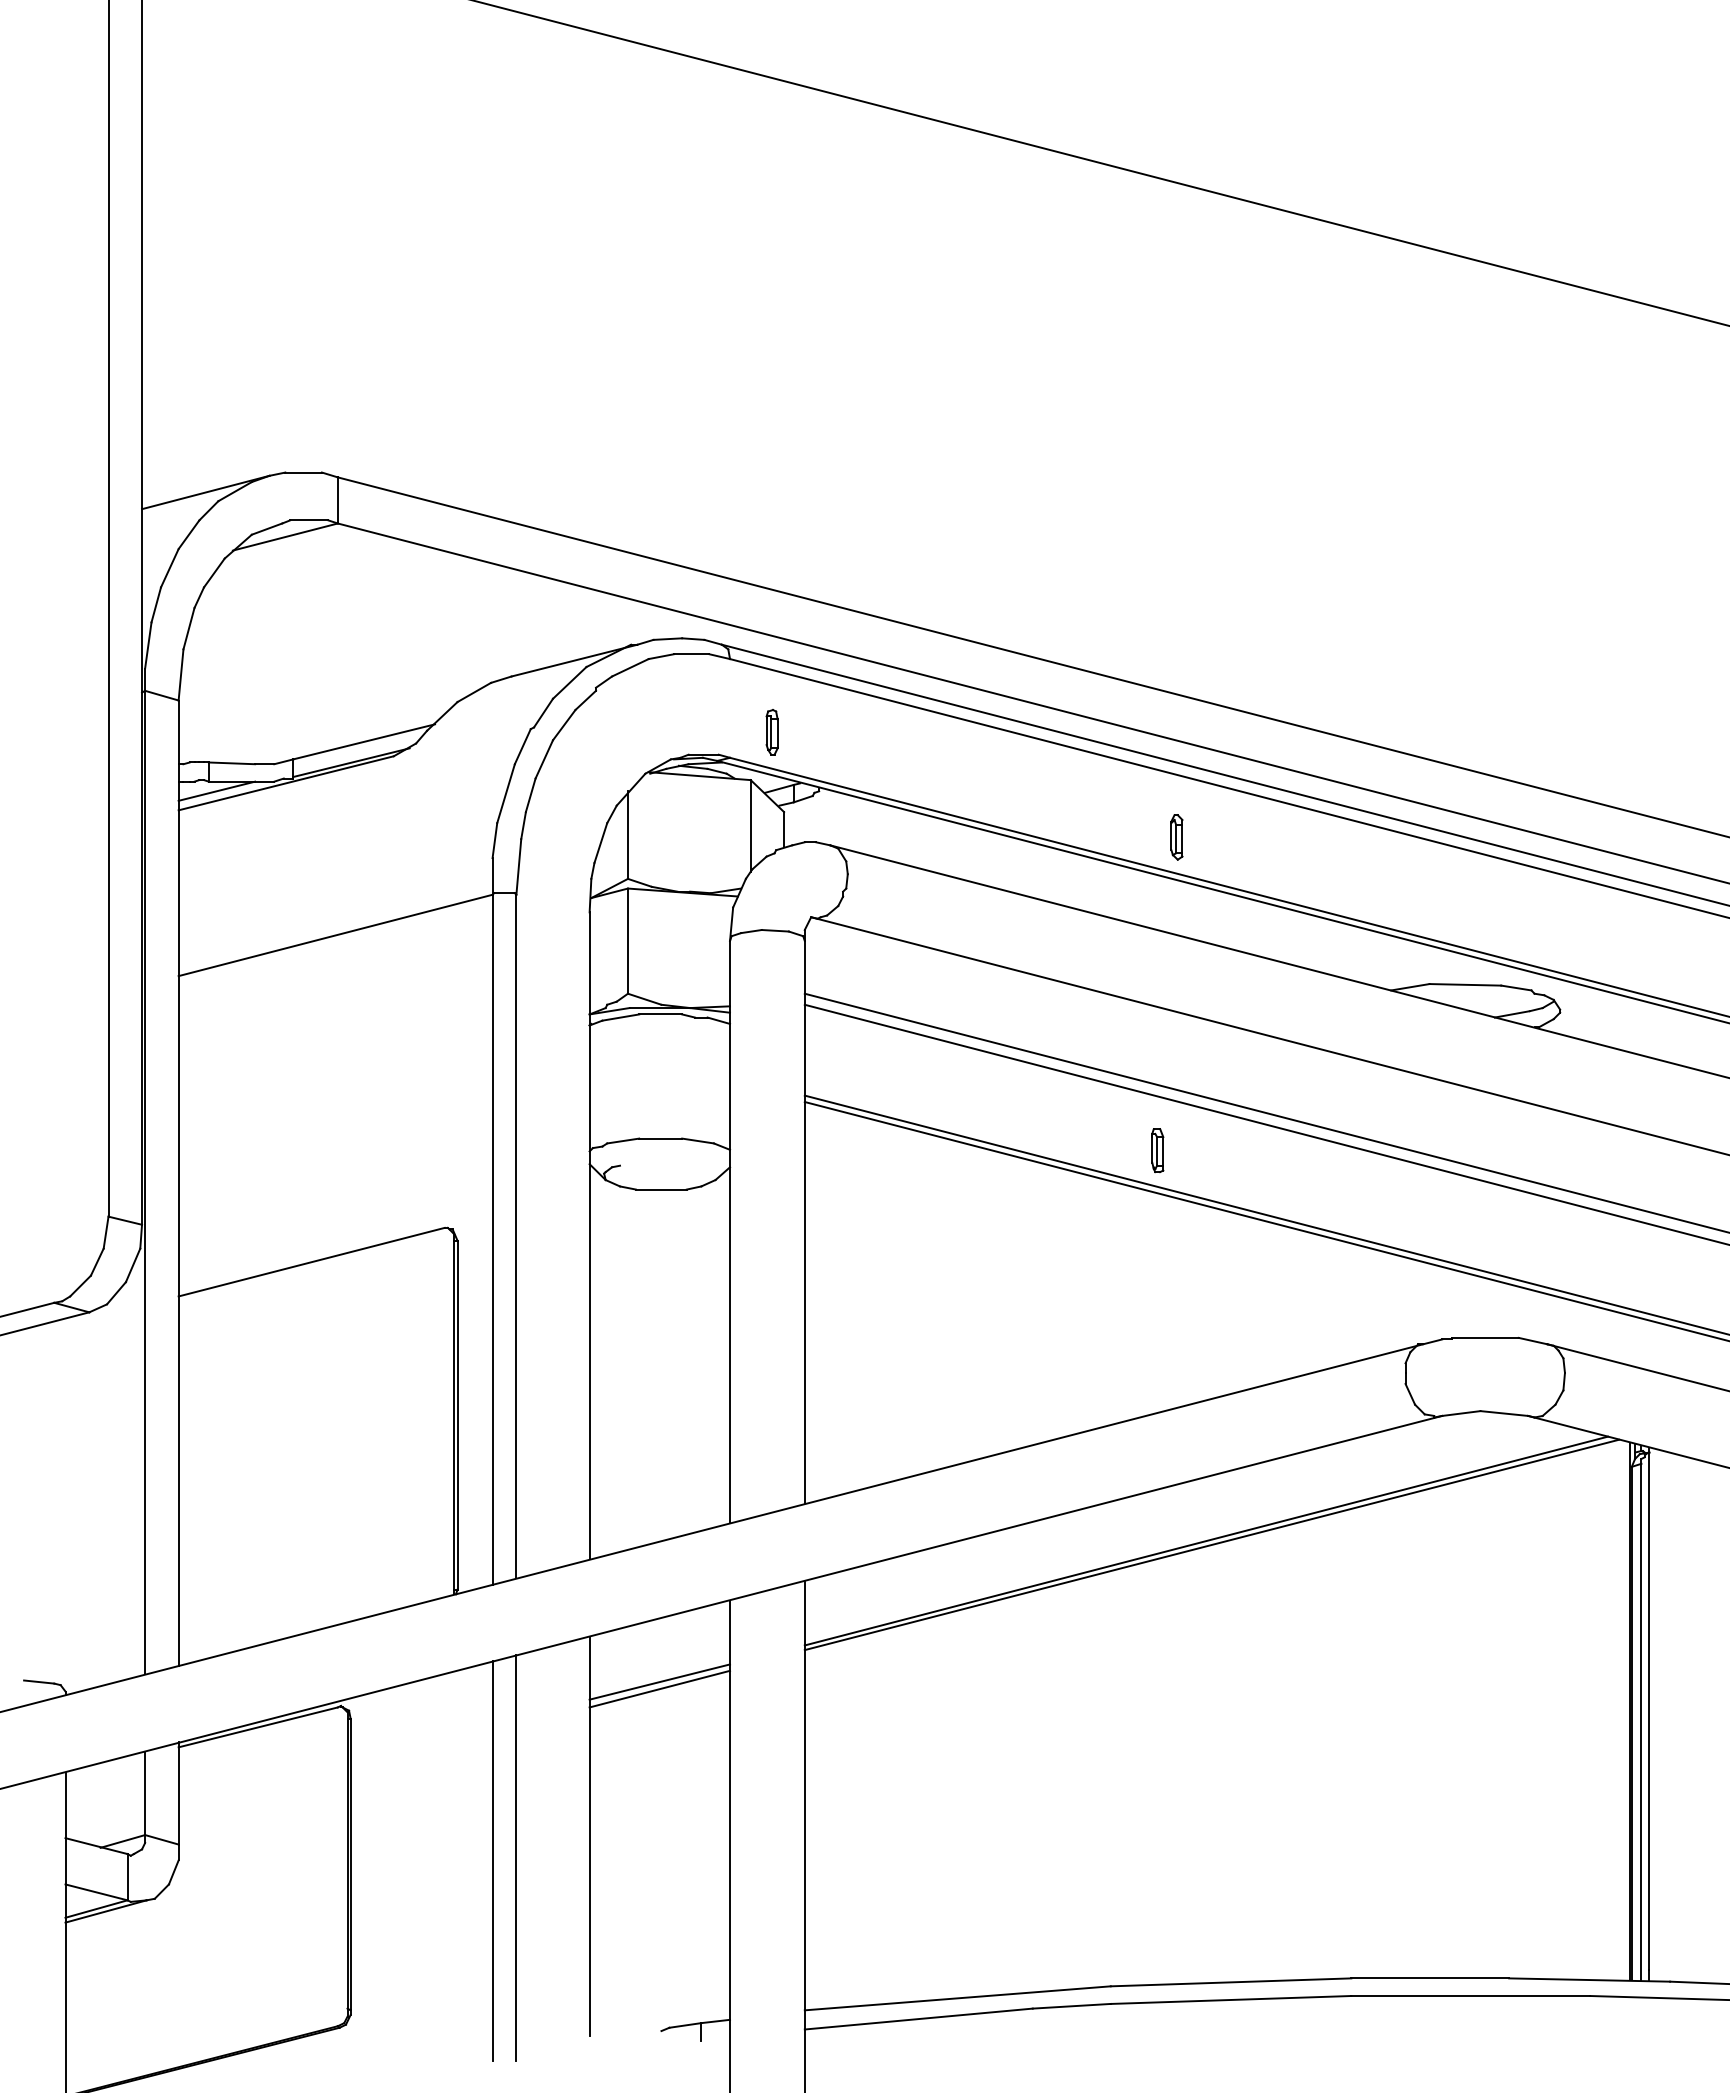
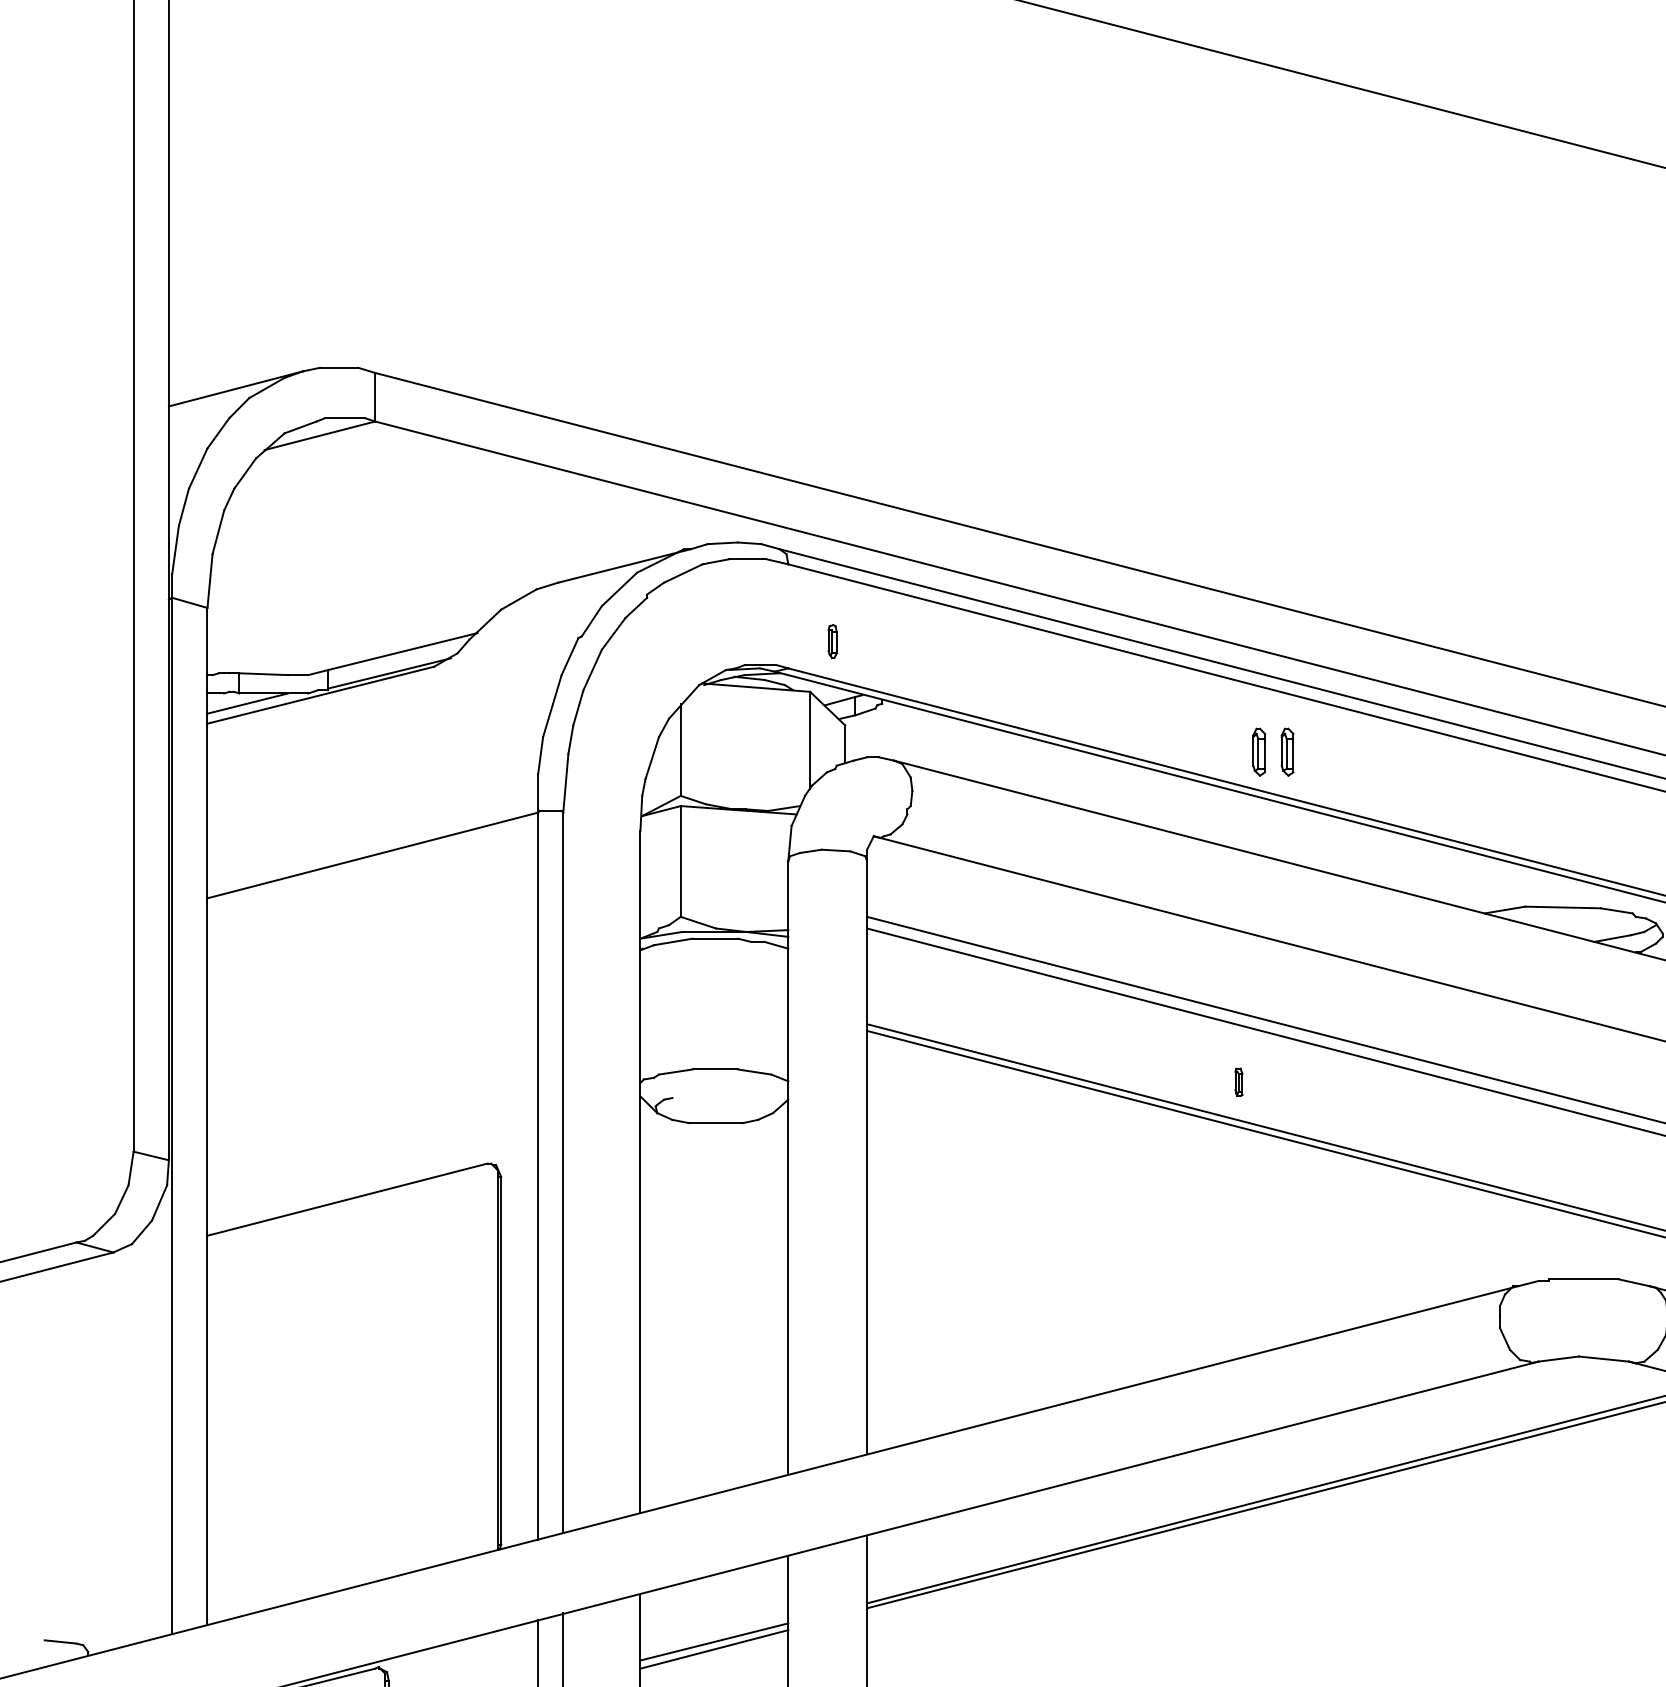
part: (771, 732) -> (831, 641), size x0.7
part: (1203, 837) -> (1287, 752), added
part: (1157, 1150) -> (1238, 1082), size x0.6

